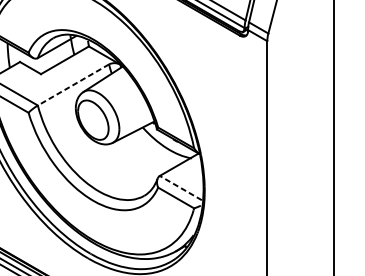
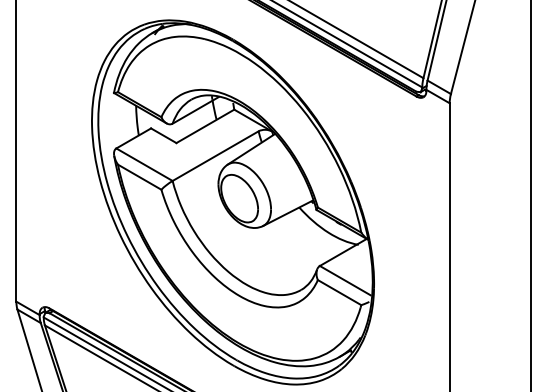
line: (73, 85) -> (215, 156), dashed -> solid
line: (180, 187) -> (344, 280), dashed -> solid

